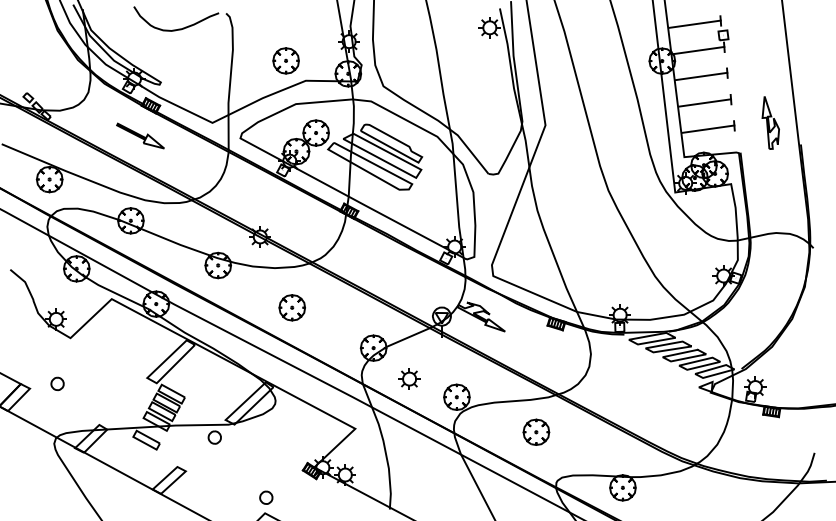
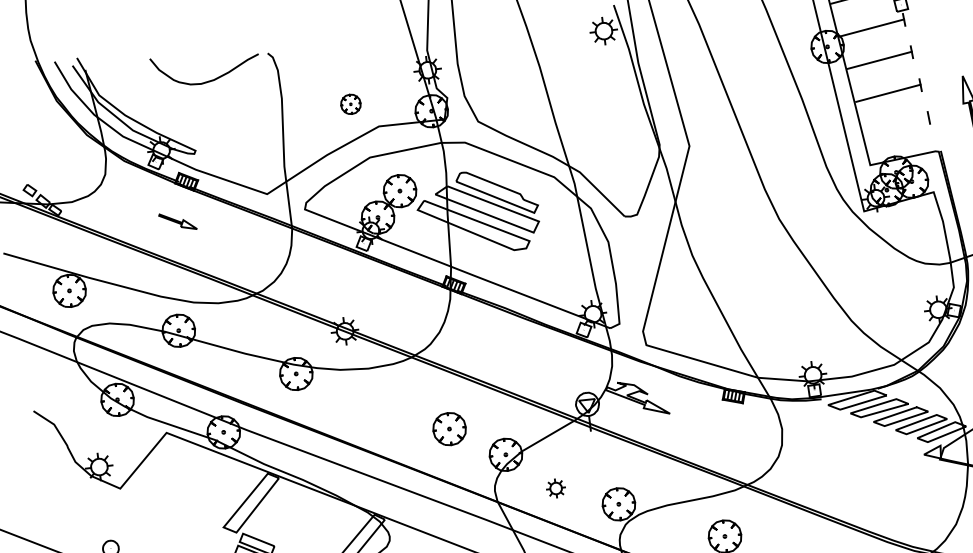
part: (285, 60) -> (350, 103), size x0.6
line: (708, 128) -> (896, 125), removed
part: (140, 135) -> (177, 221), size x0.6
part: (291, 307) -> (448, 428), moved
part: (409, 378) -> (555, 487), size x0.7

